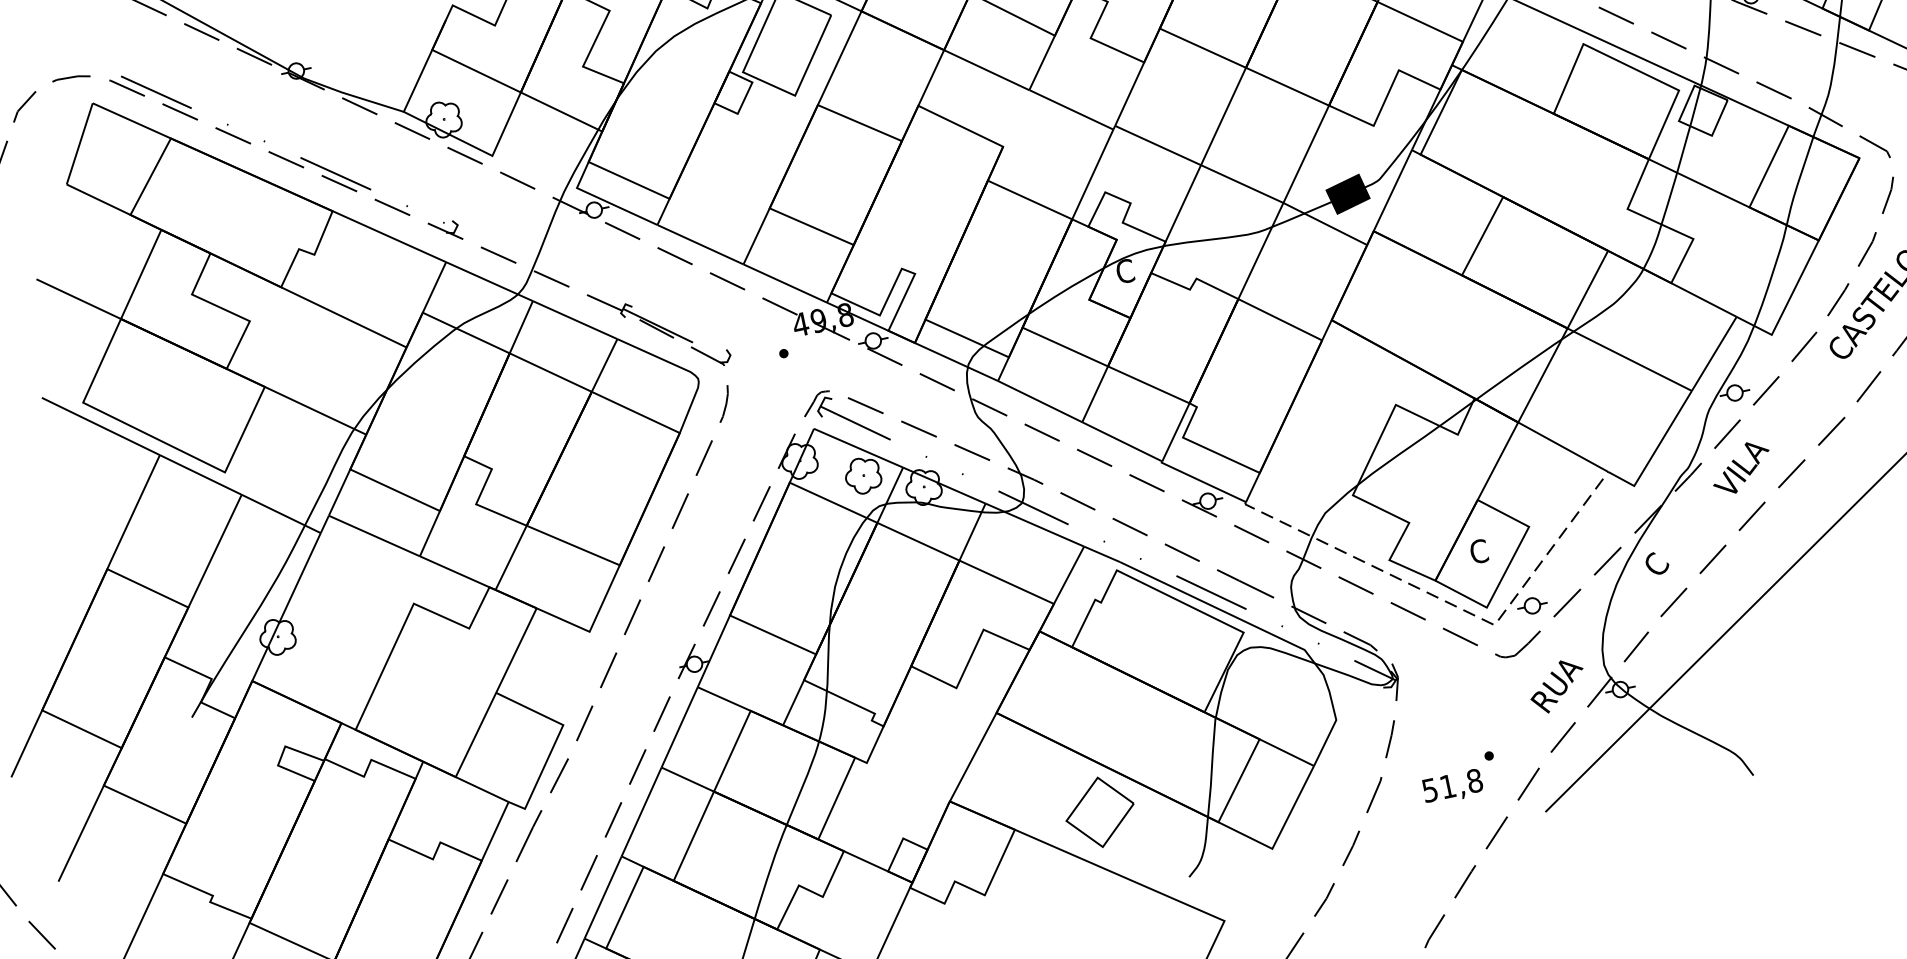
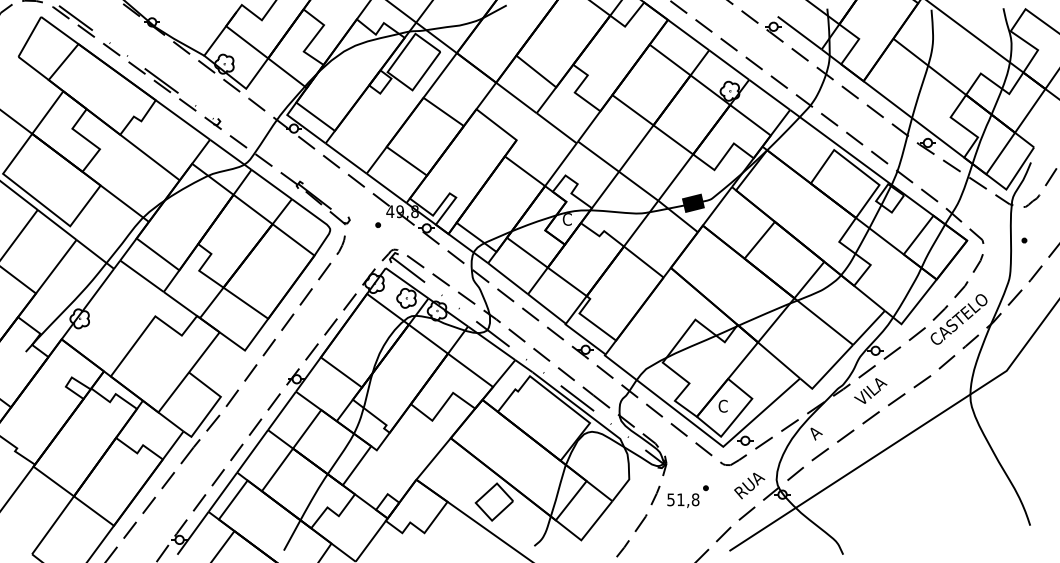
text: (1656, 564) -> (815, 432), C -> A
line: (1455, 606) -> (704, 432), dashed -> solid
part: (1458, 778) -> (687, 496), moved

